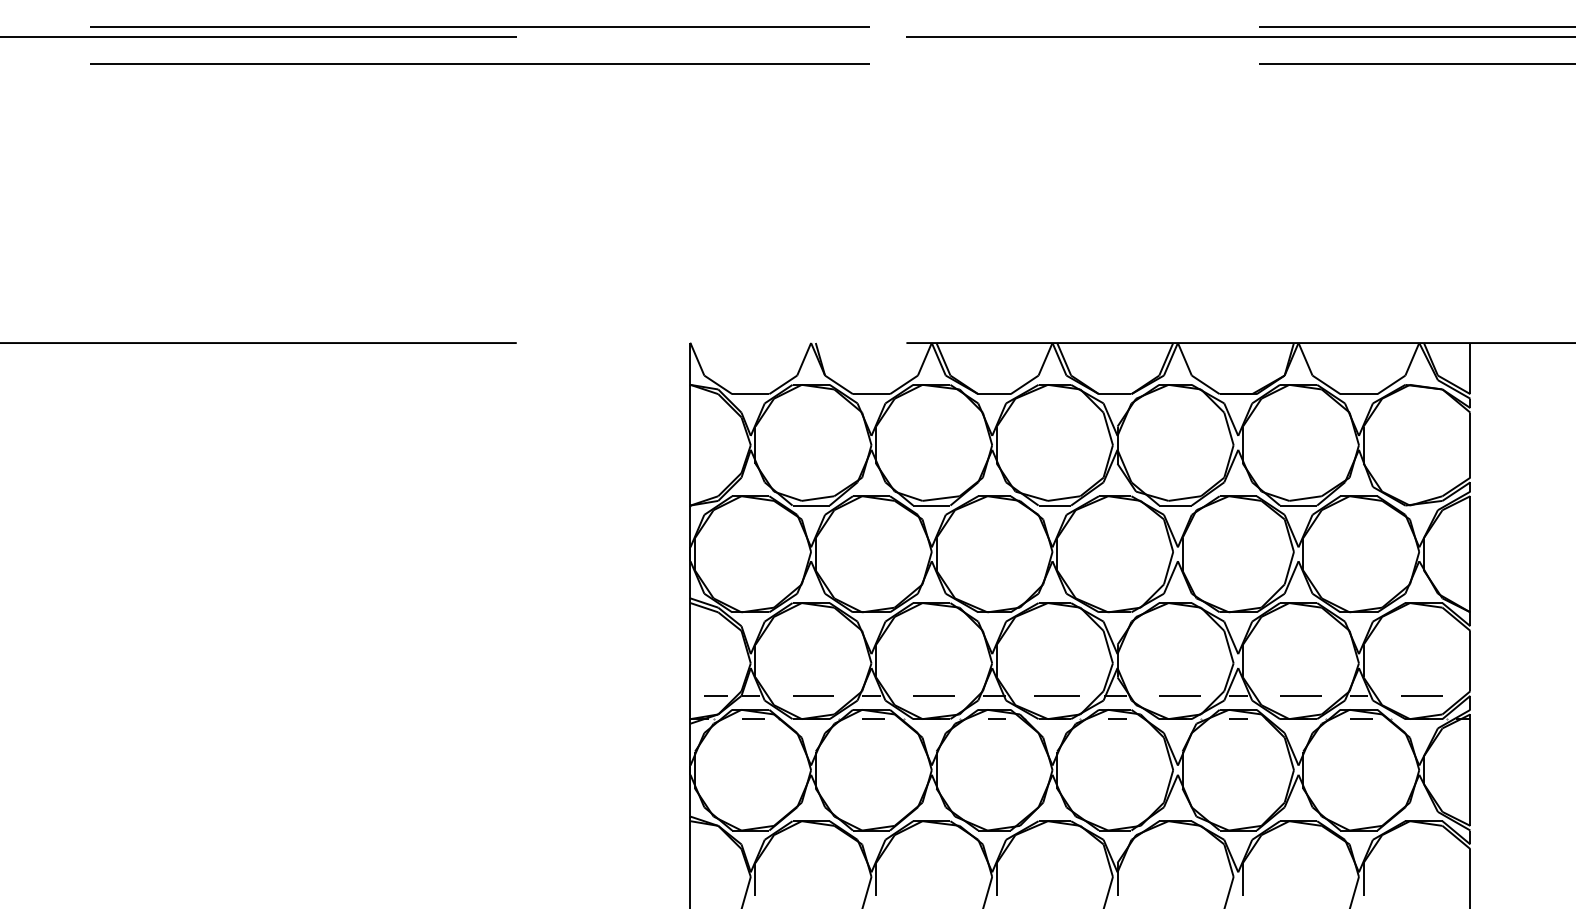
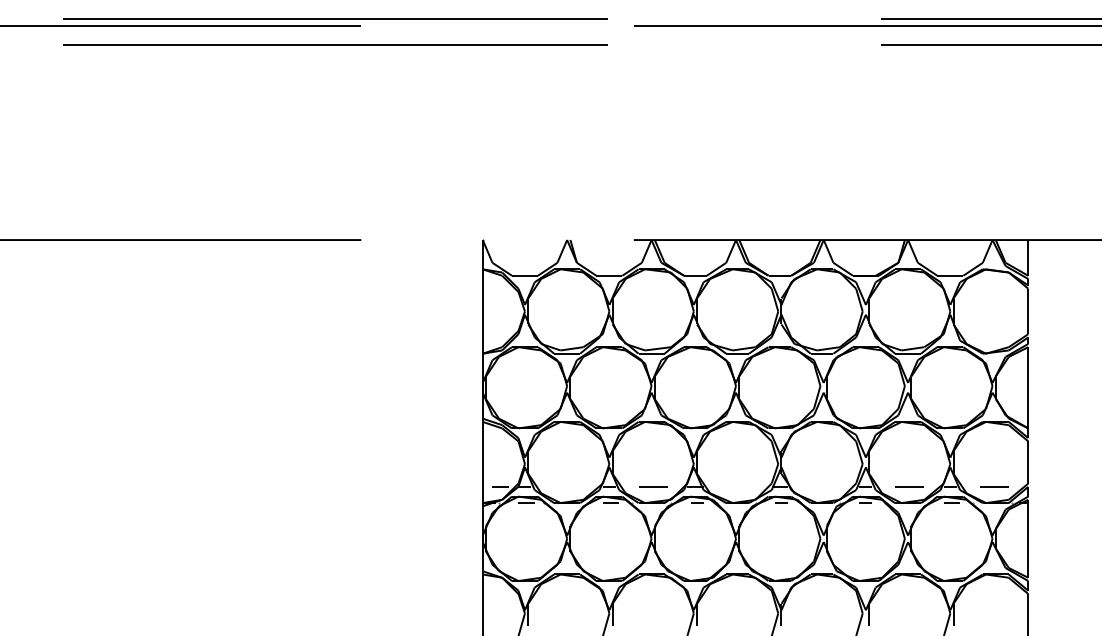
line: (813, 695) -> (568, 486), removed
line: (1057, 695) -> (739, 486), removed
line: (1179, 695) -> (824, 486), removed

